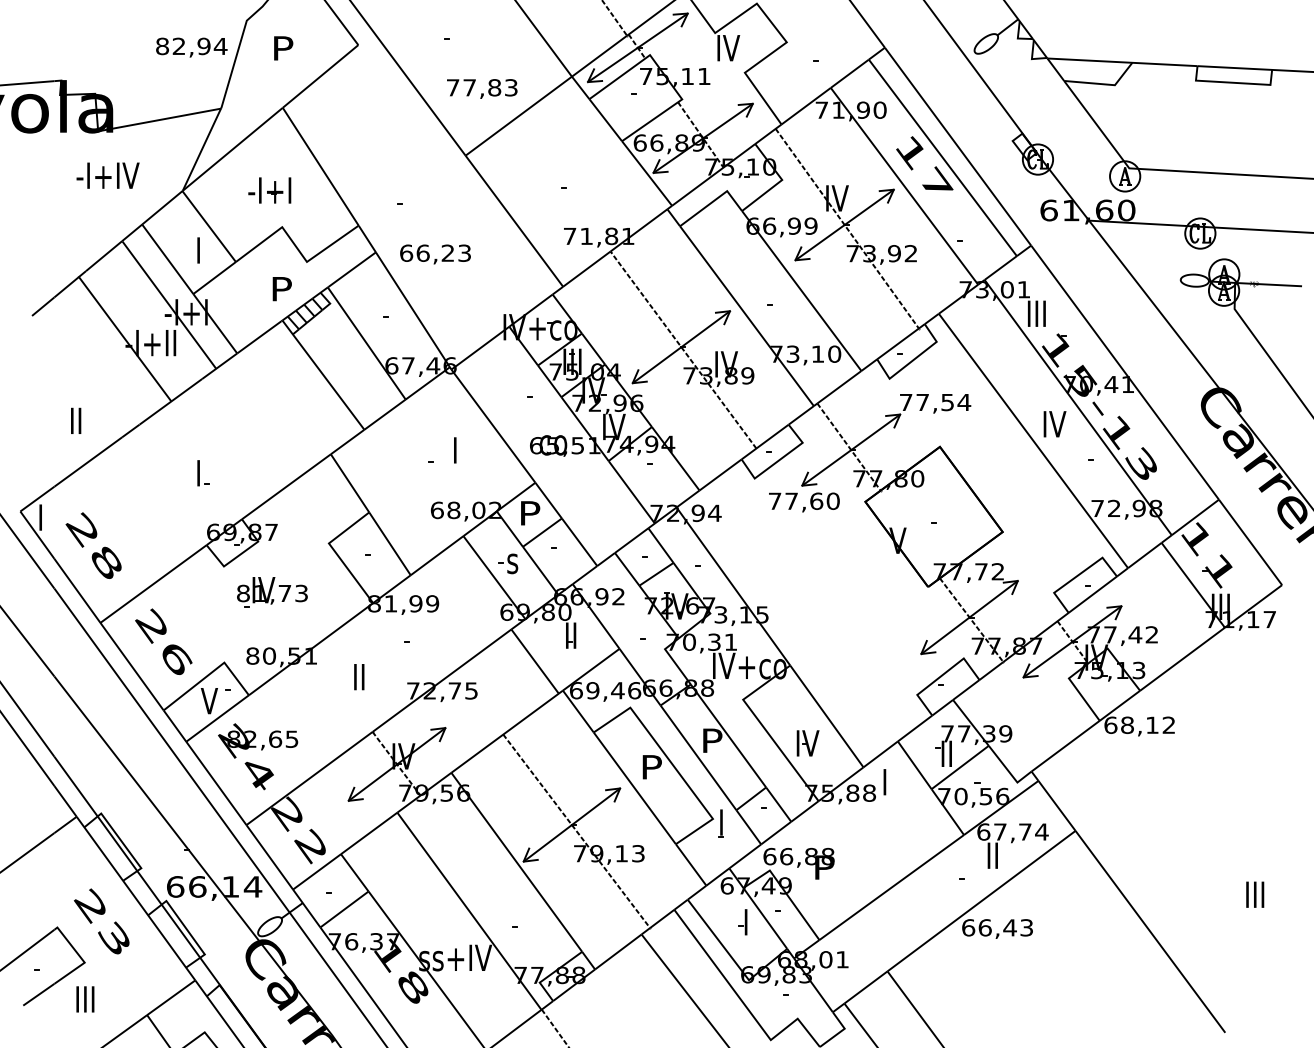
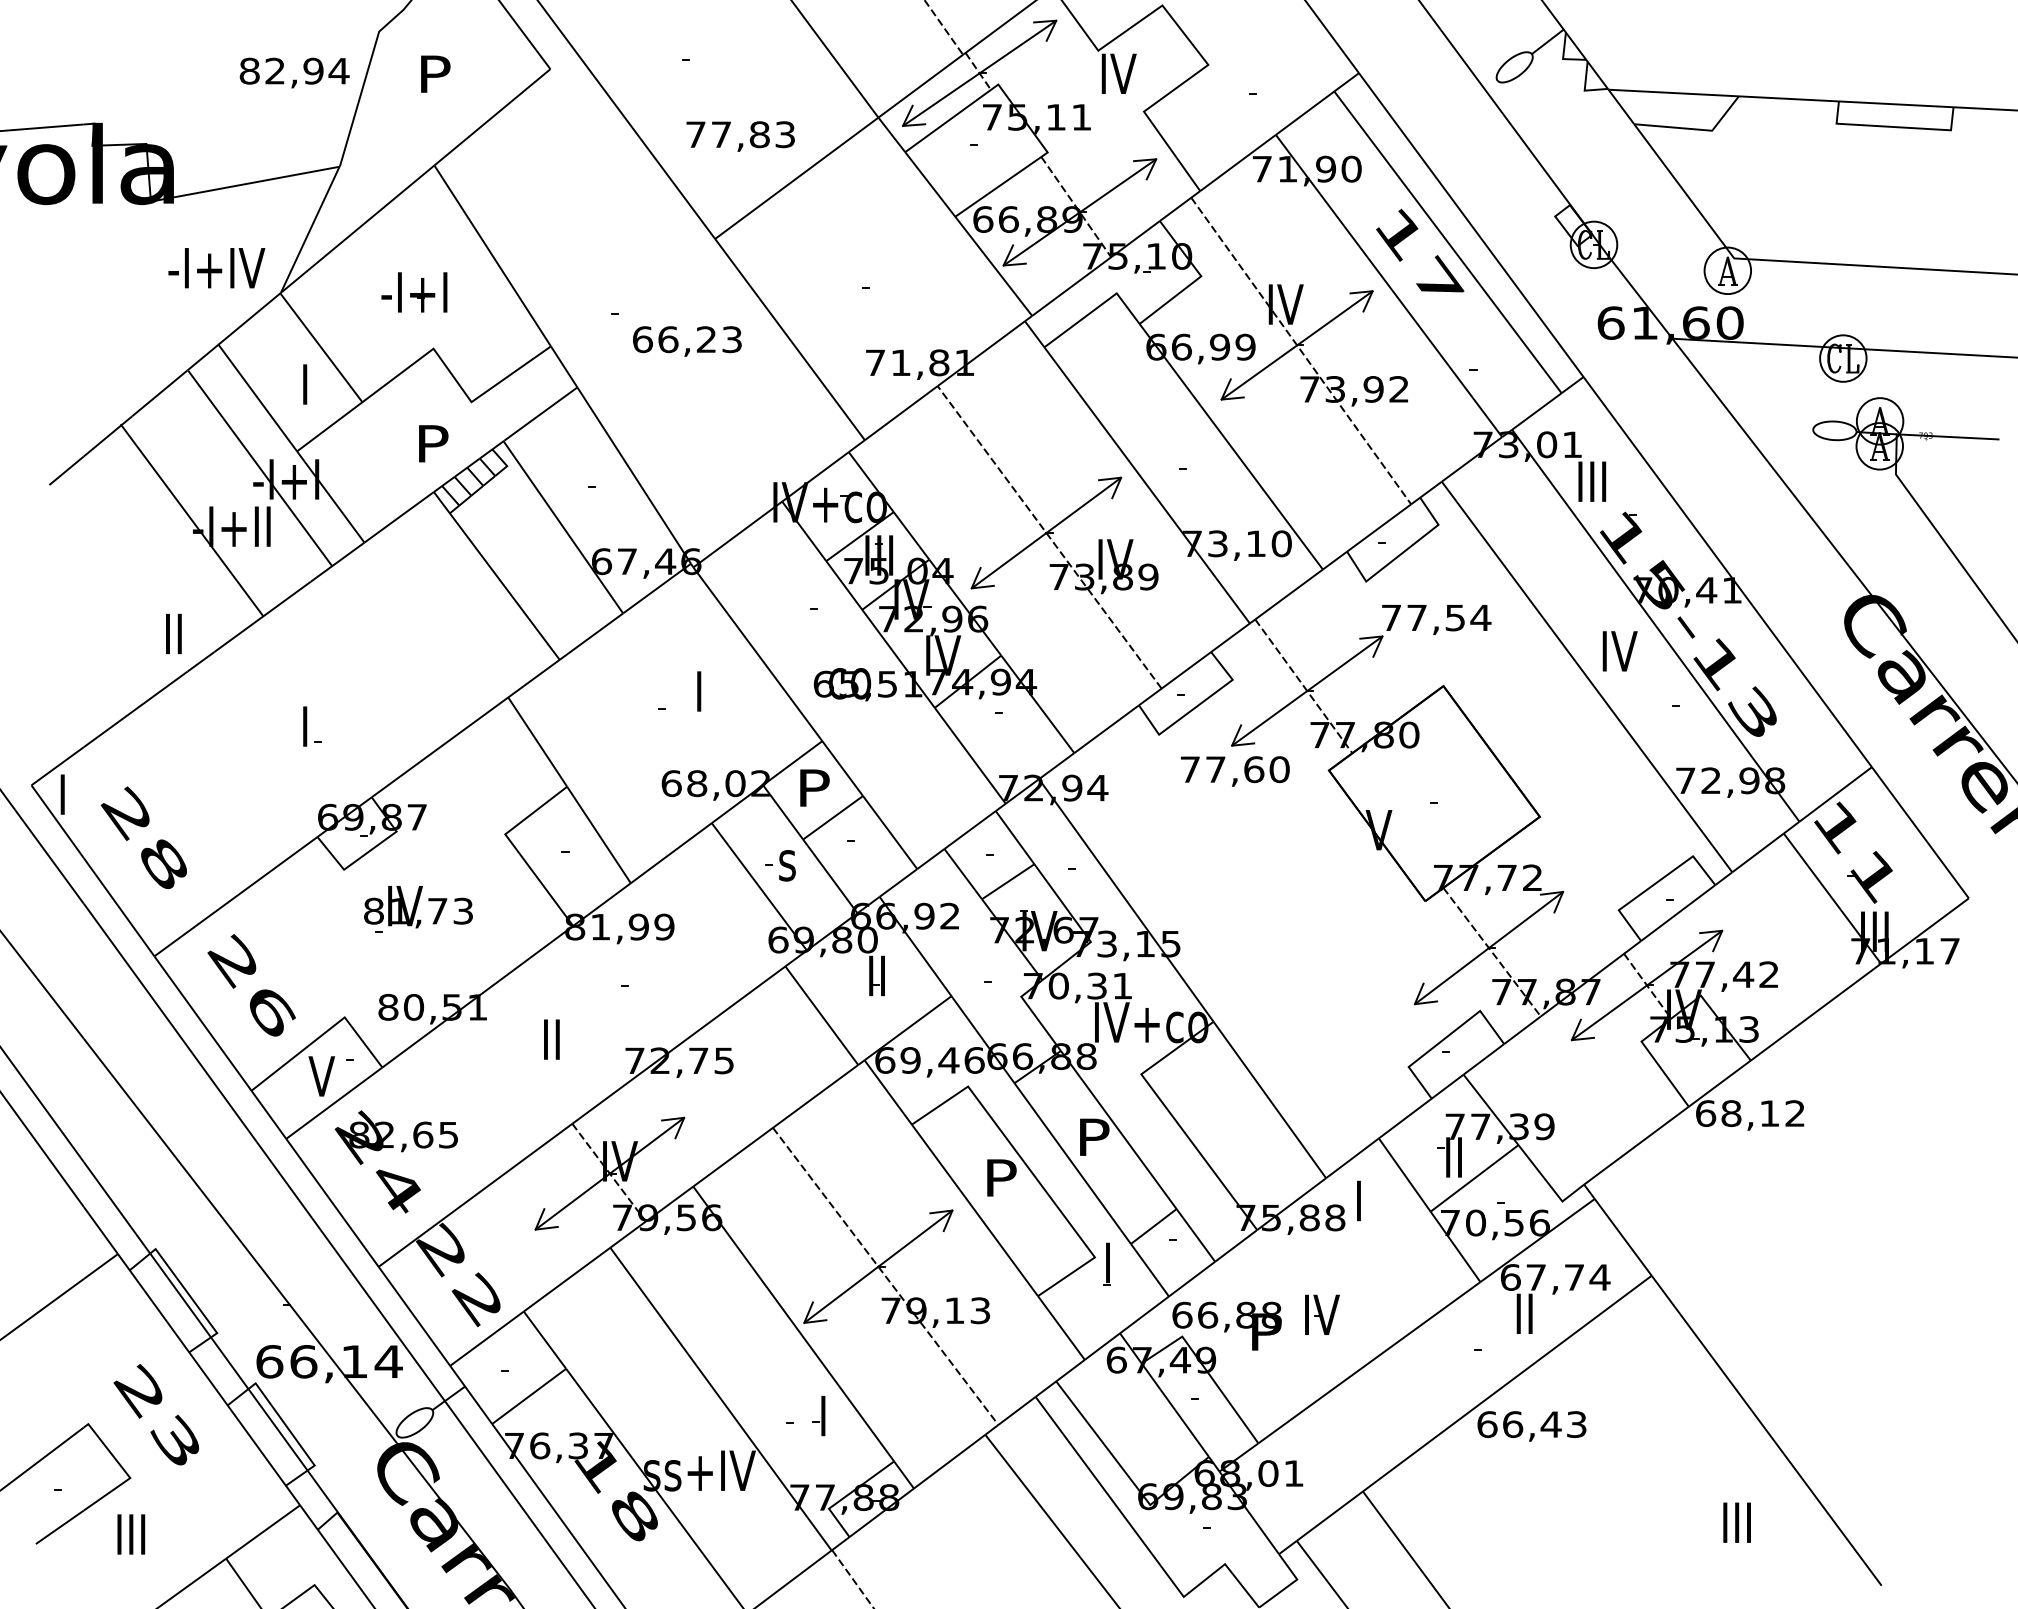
text: (107, 175) -> (215, 267), moved
text: (435, 254) -> (687, 341), moved
text: (76, 420) -> (174, 633), moved
part: (807, 743) -> (1321, 1315), moved
text: (1255, 894) -> (1737, 1522), moved
part: (742, 922) -> (817, 1416), moved

